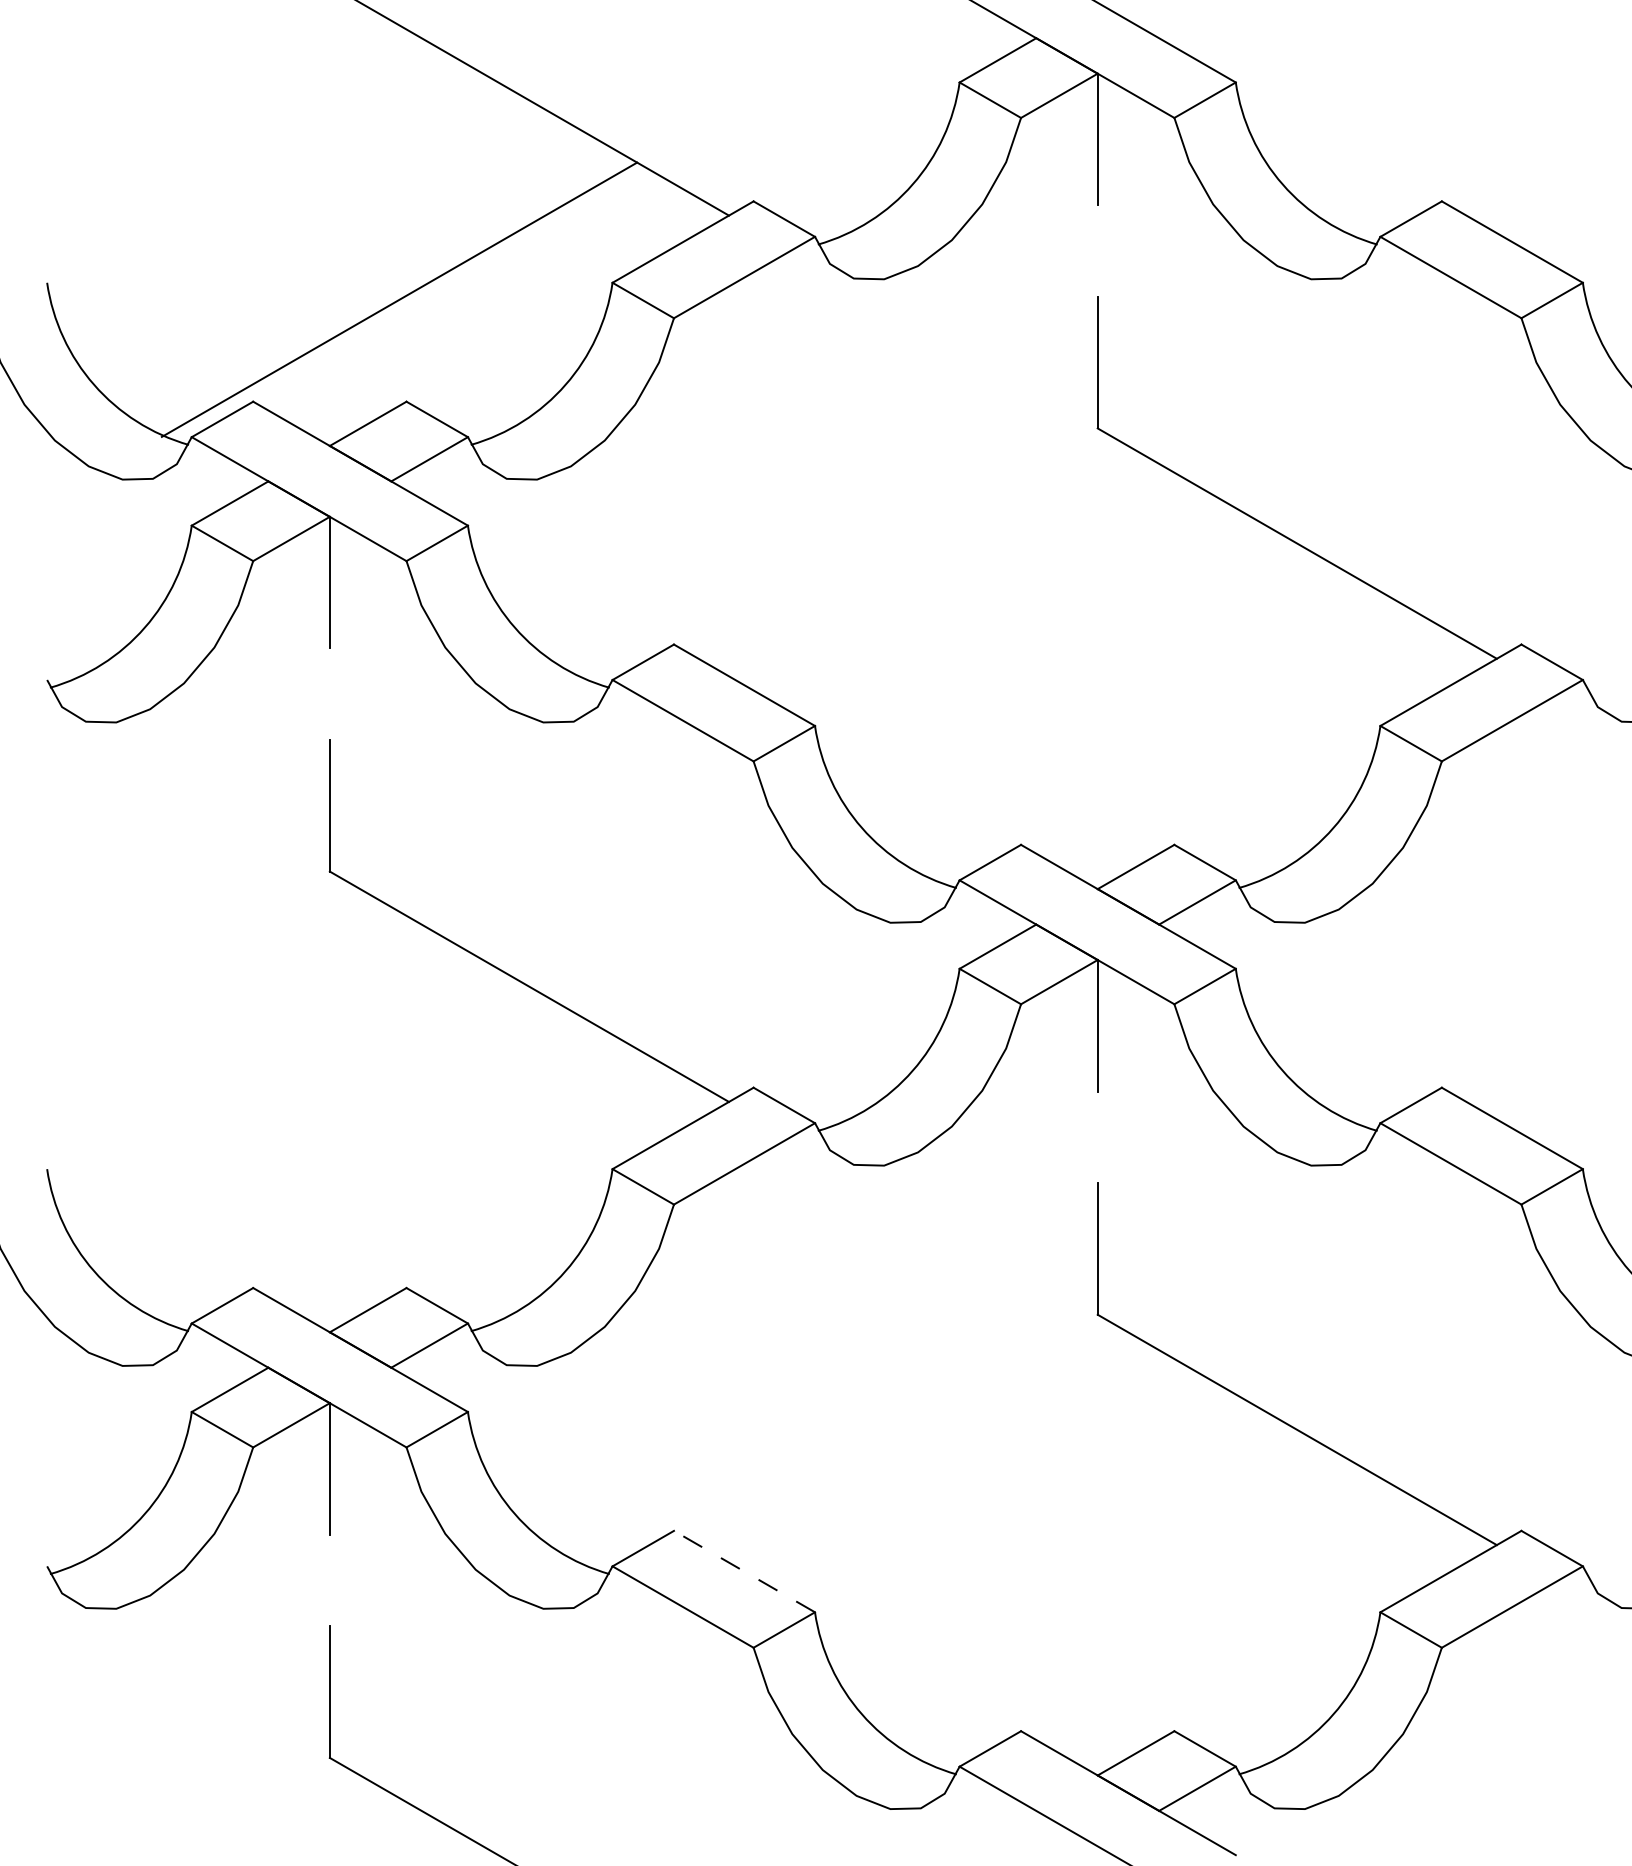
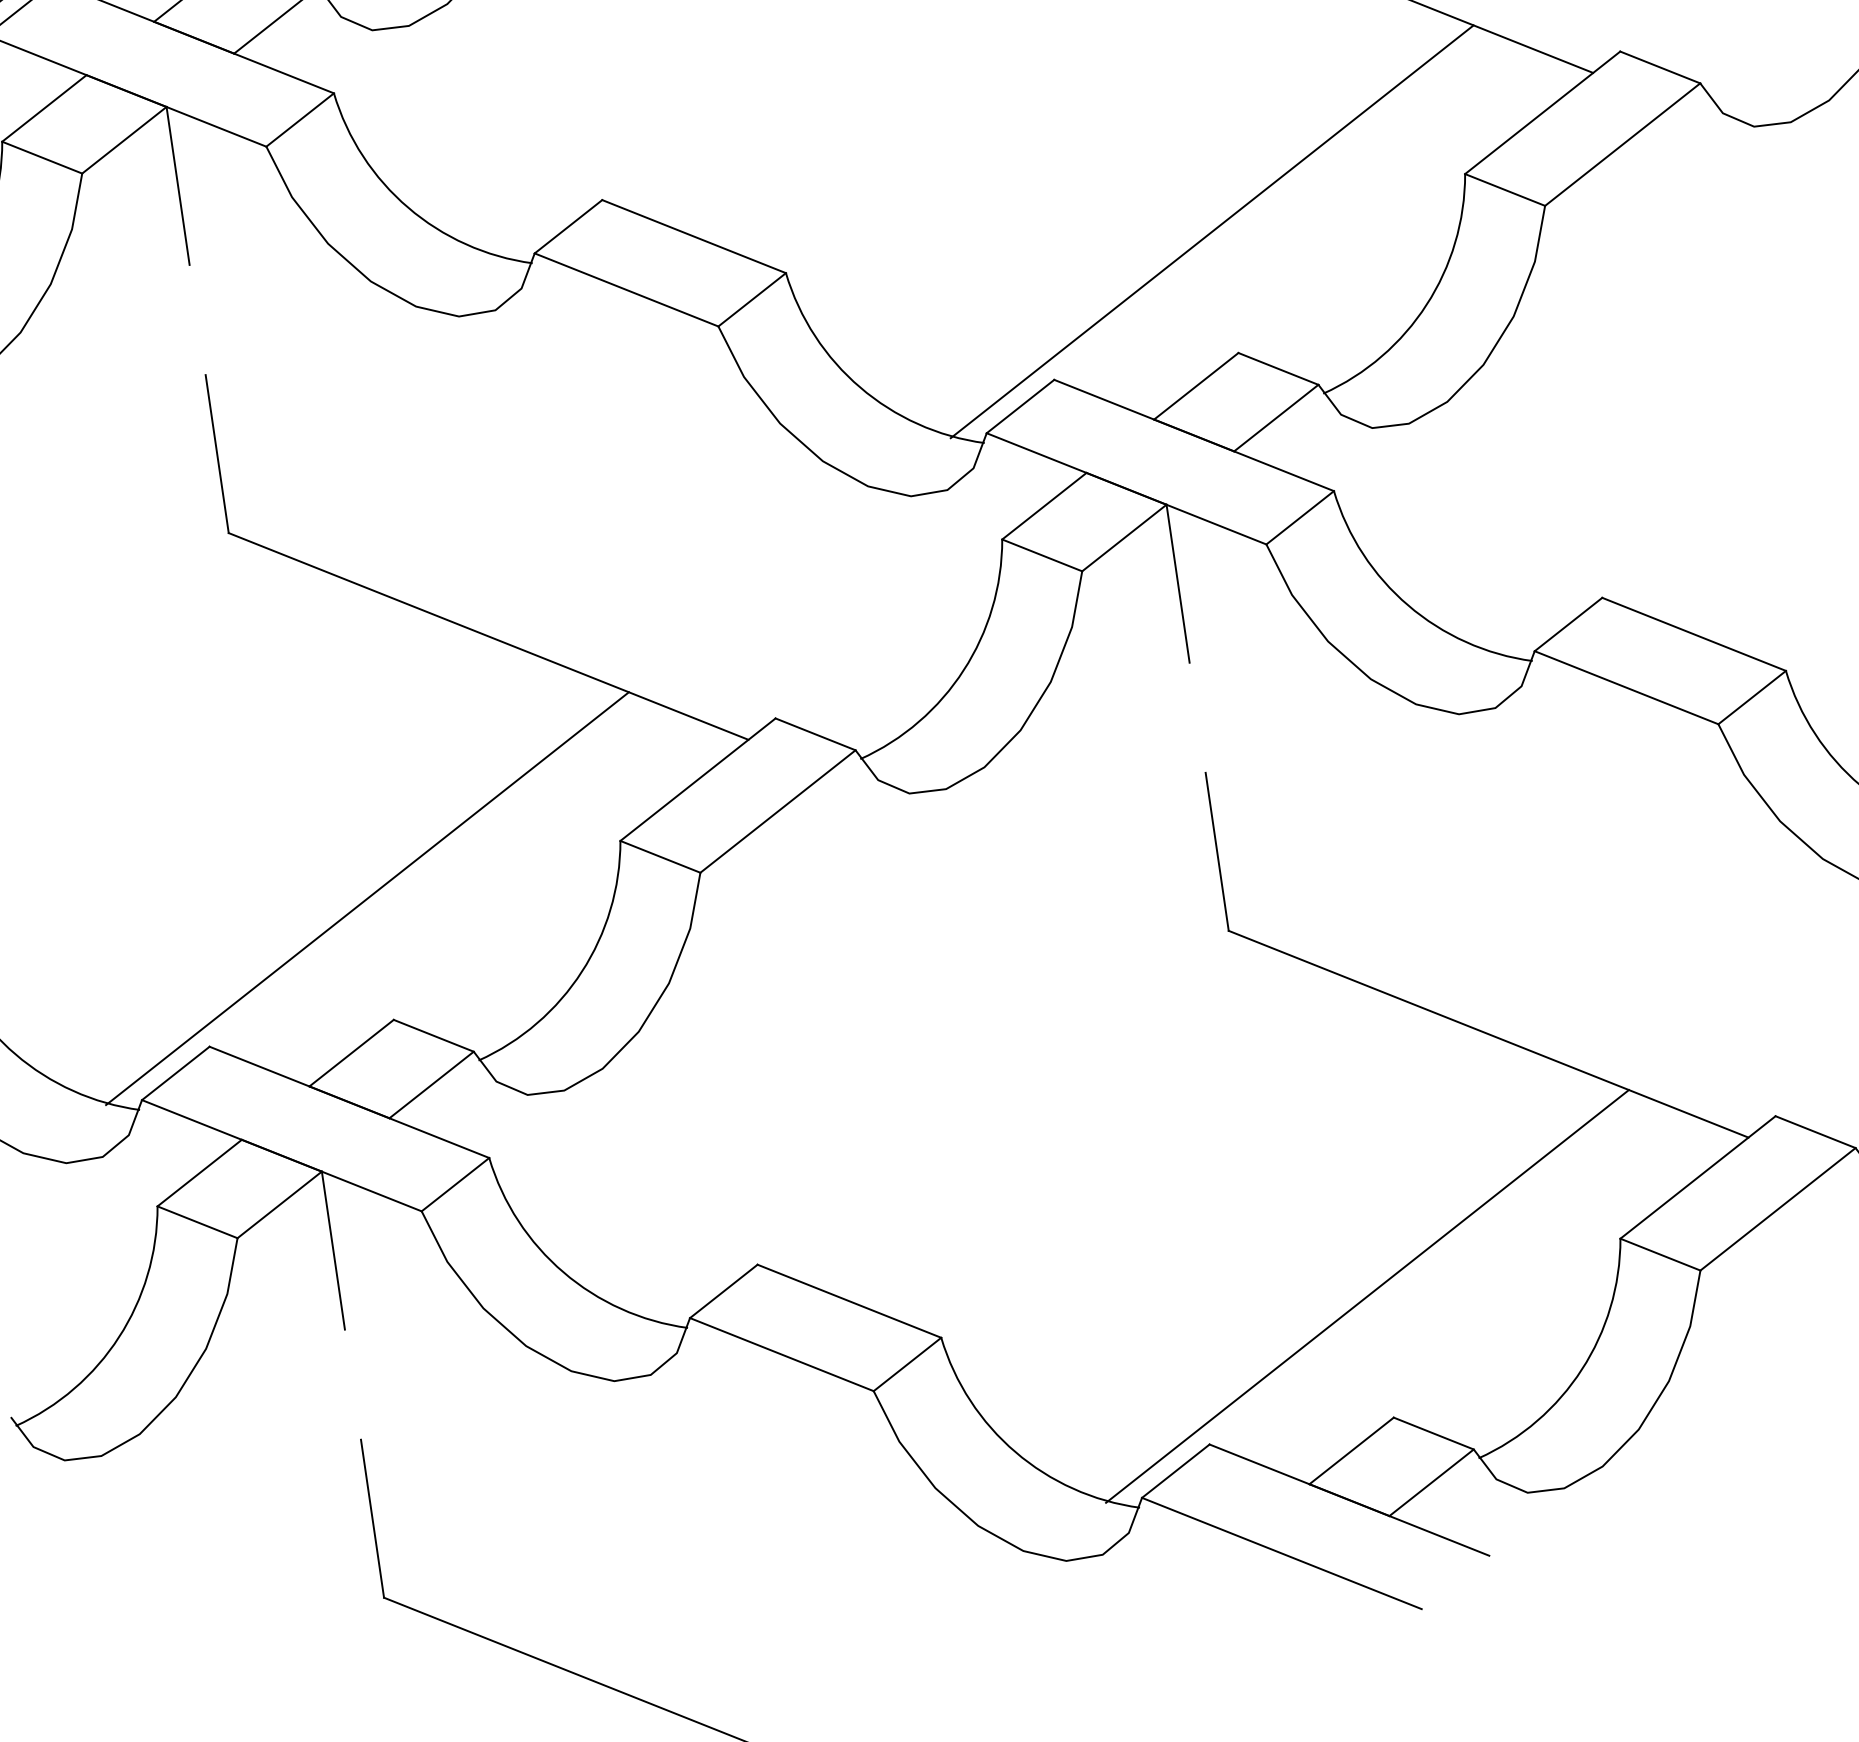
line: (1167, 742) -> (1212, 231), added
line: (399, 1185) -> (367, 897), added
line: (744, 1571) -> (849, 1301), dashed -> solid
line: (1167, 1629) -> (1367, 1296), added

